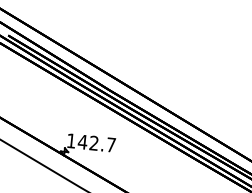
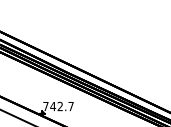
text: (70, 140) -> (45, 106), 142.7 -> 742.7

